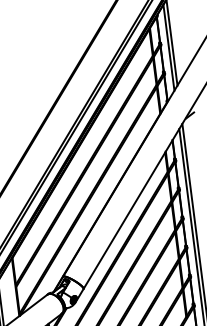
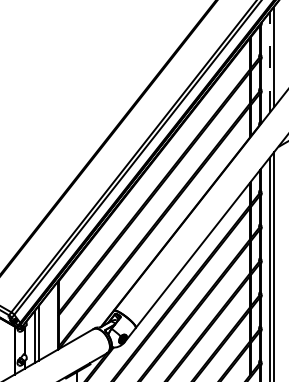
line: (168, 47) -> (269, 61), solid -> dashed

